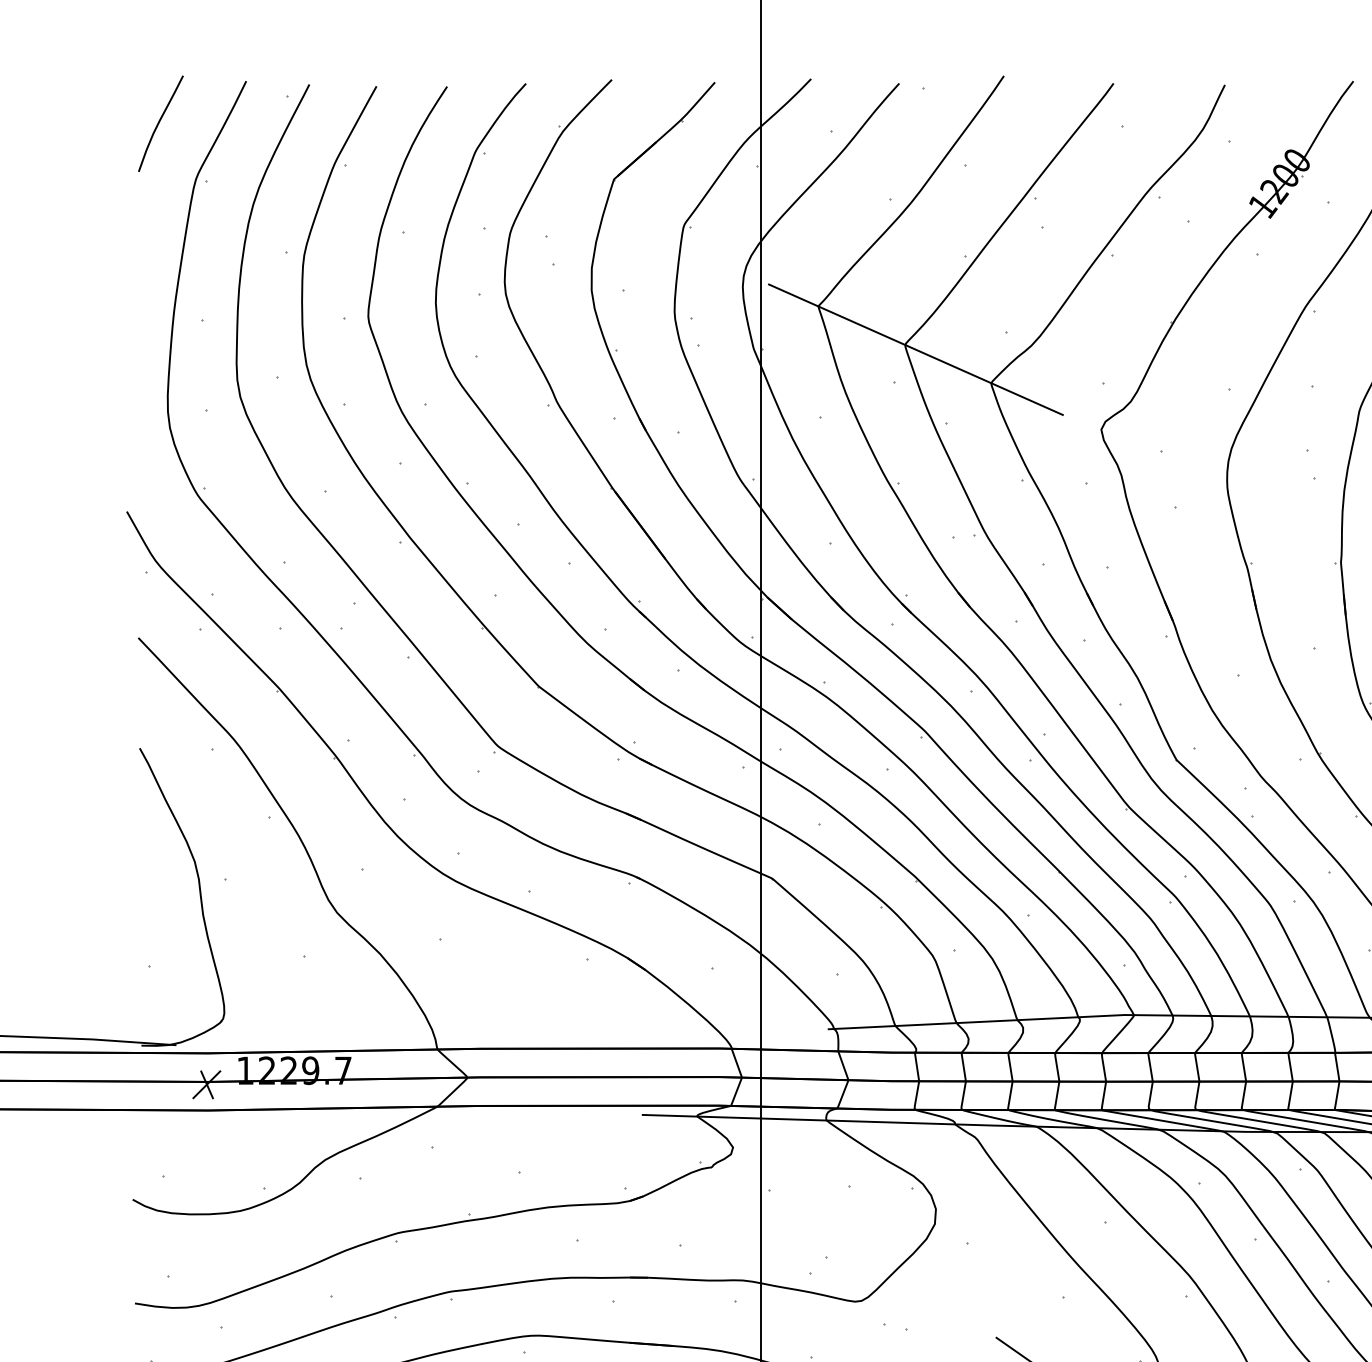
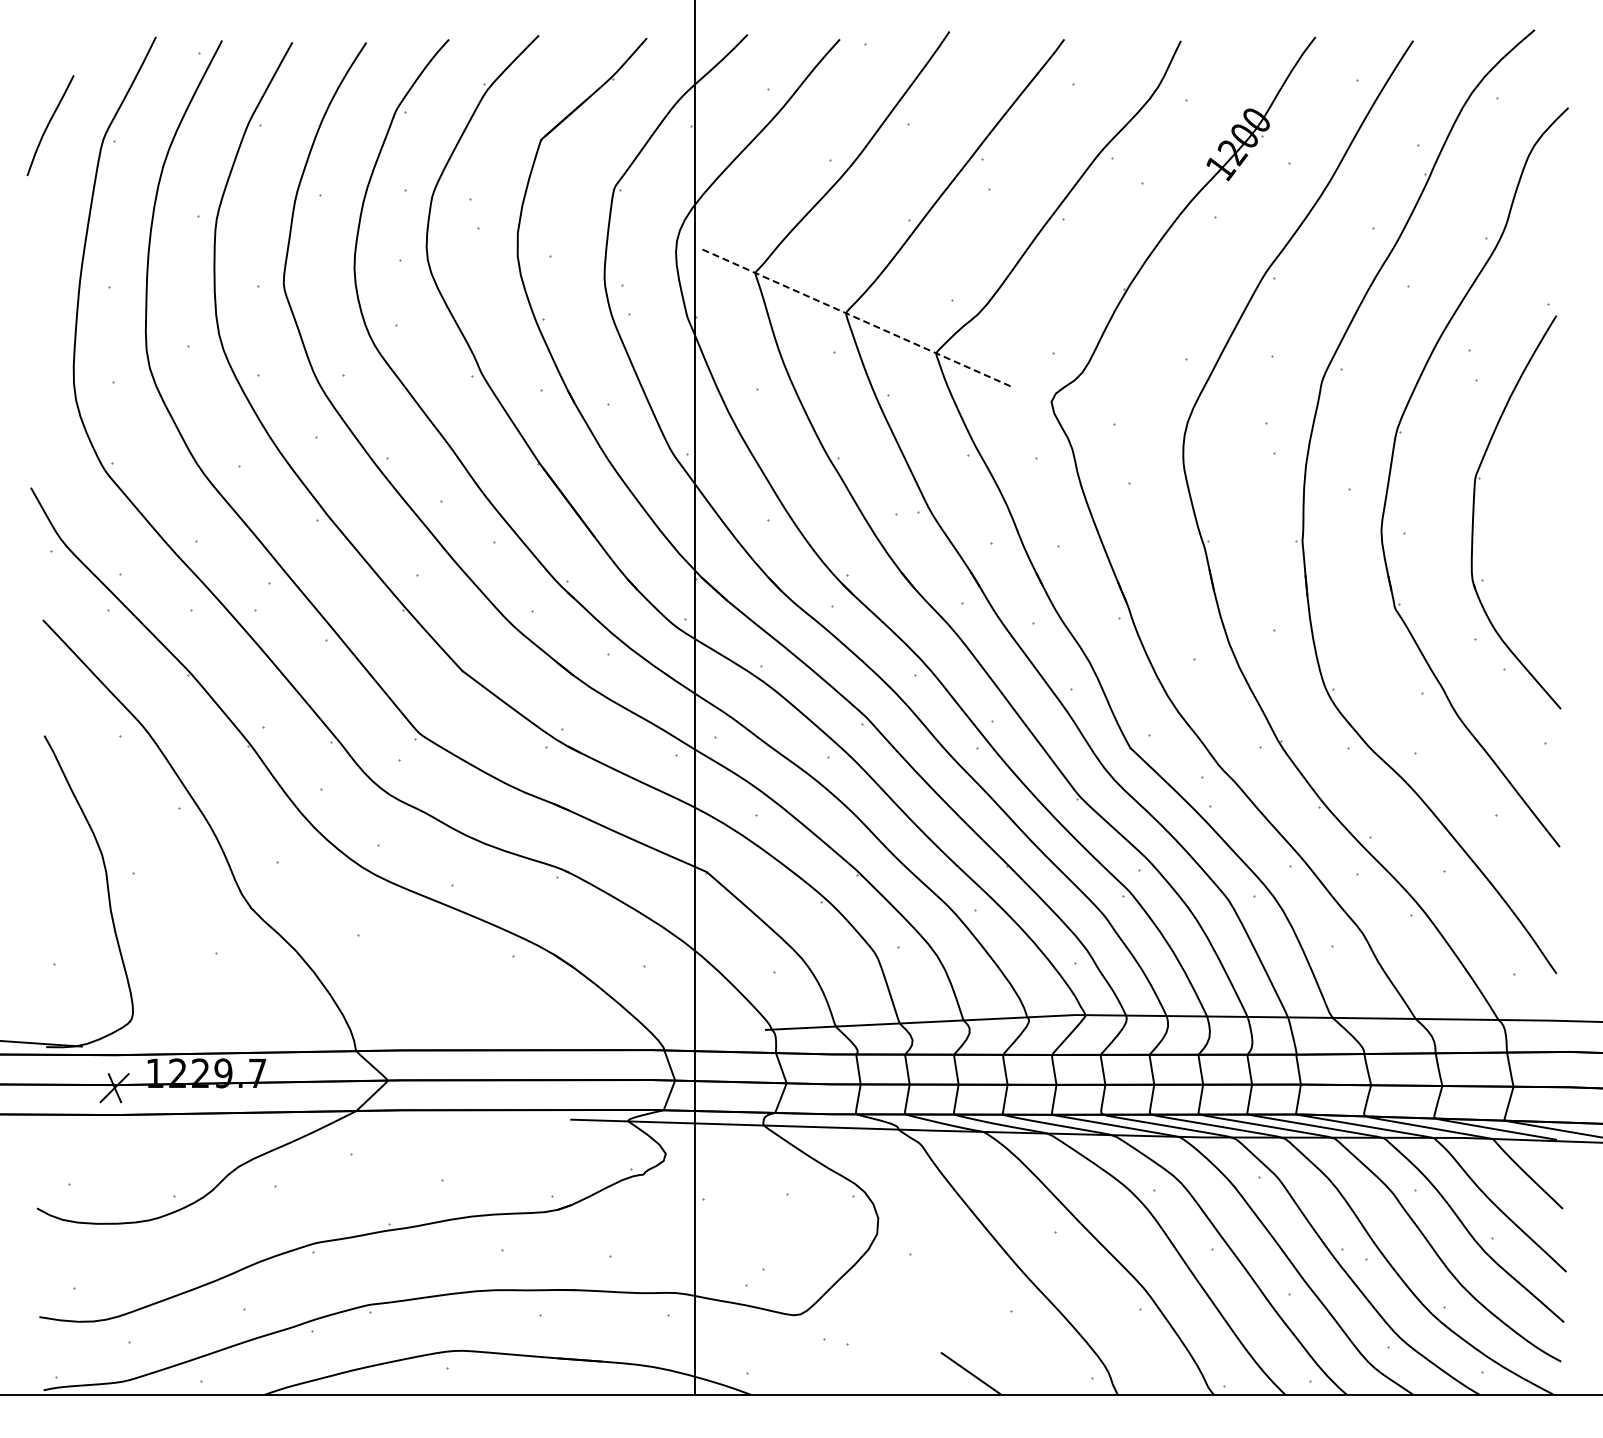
curve: (159, 122) -> (49, 124), moved
line: (916, 349) -> (857, 318), solid -> dashed

